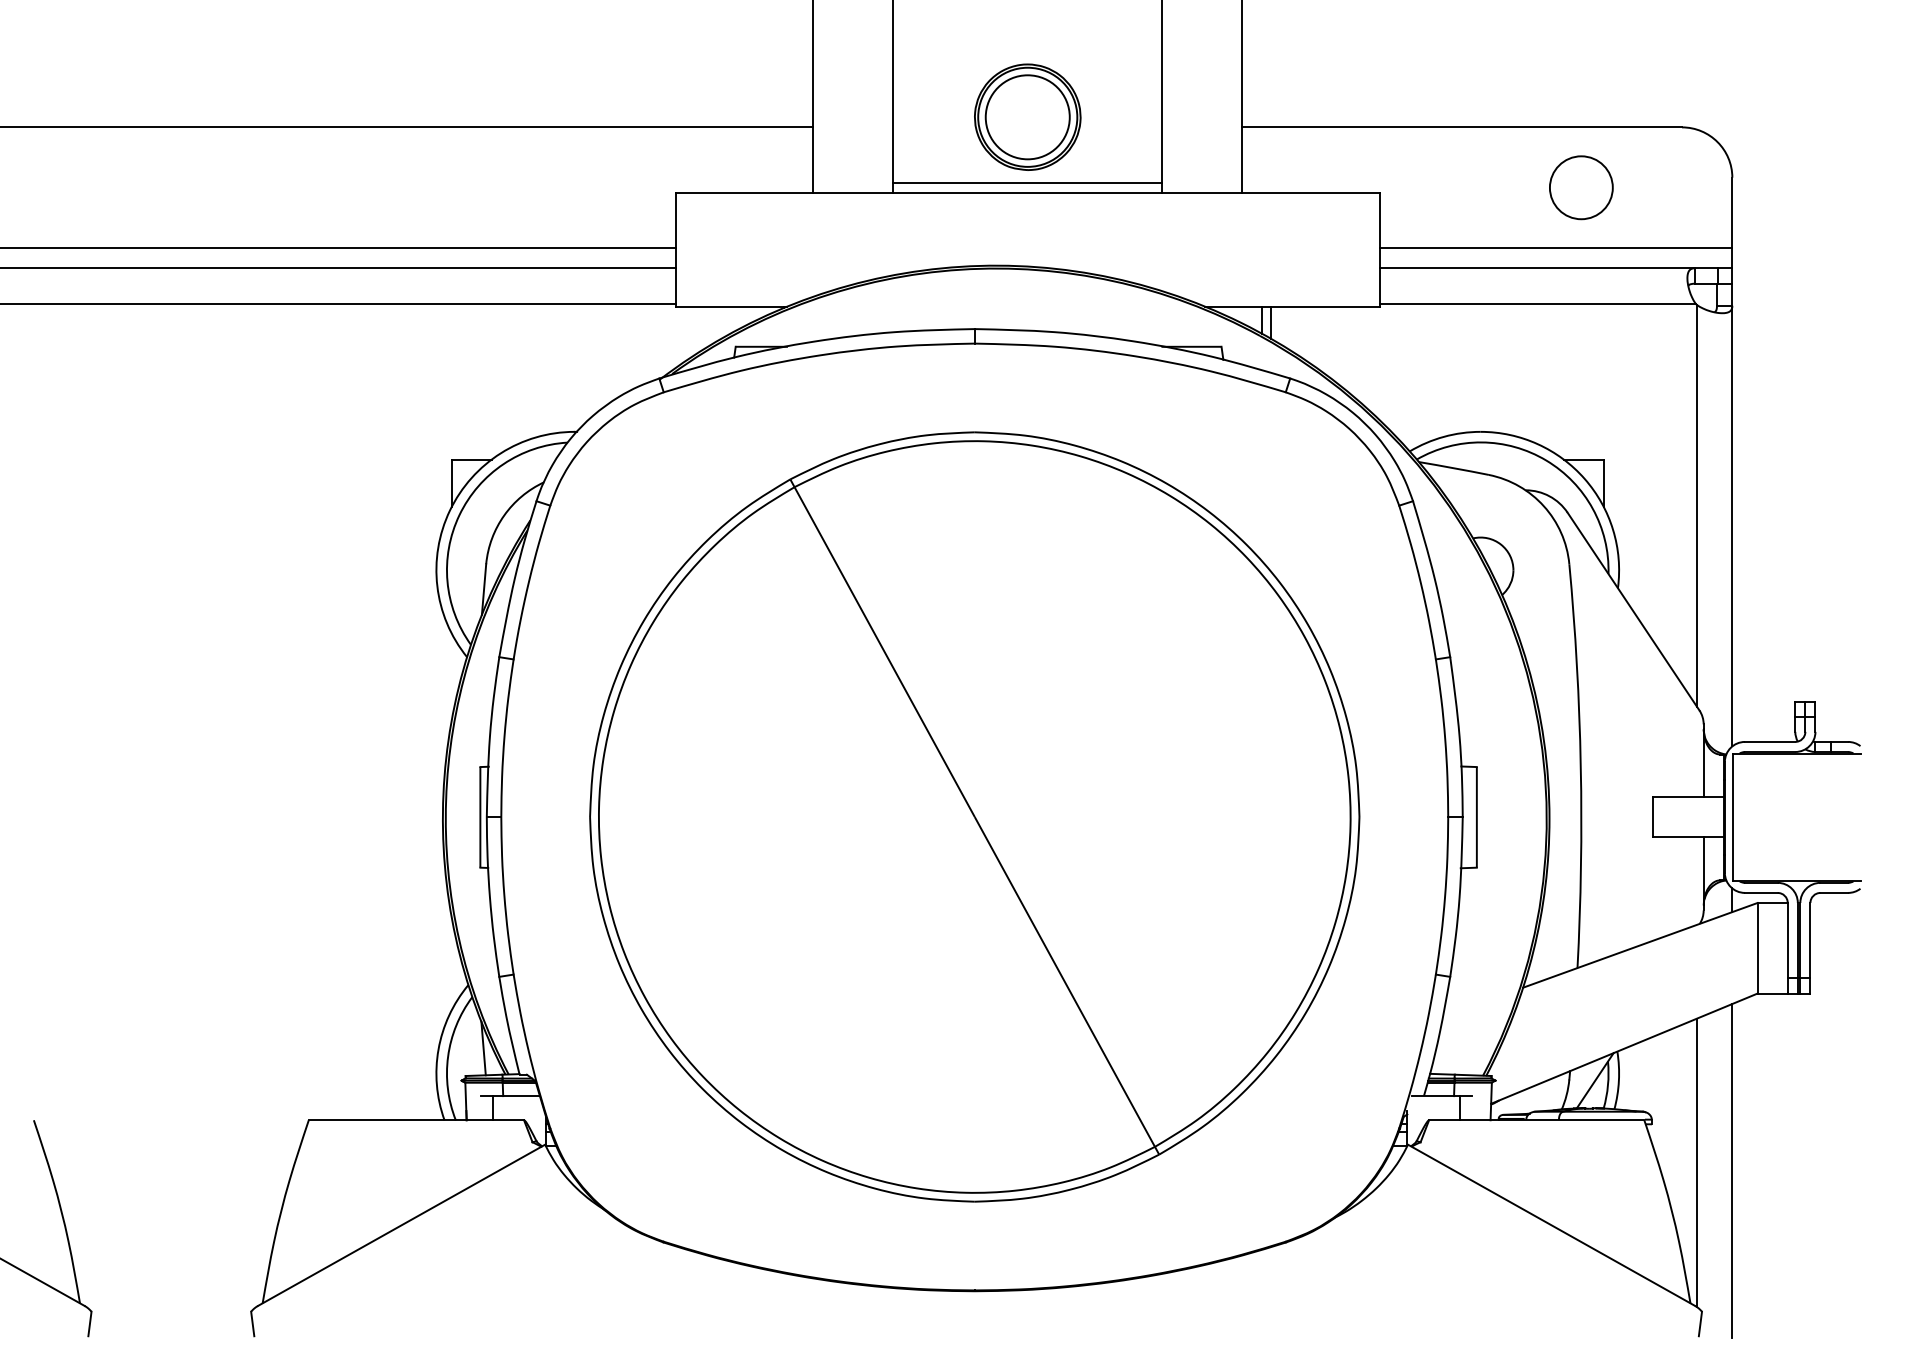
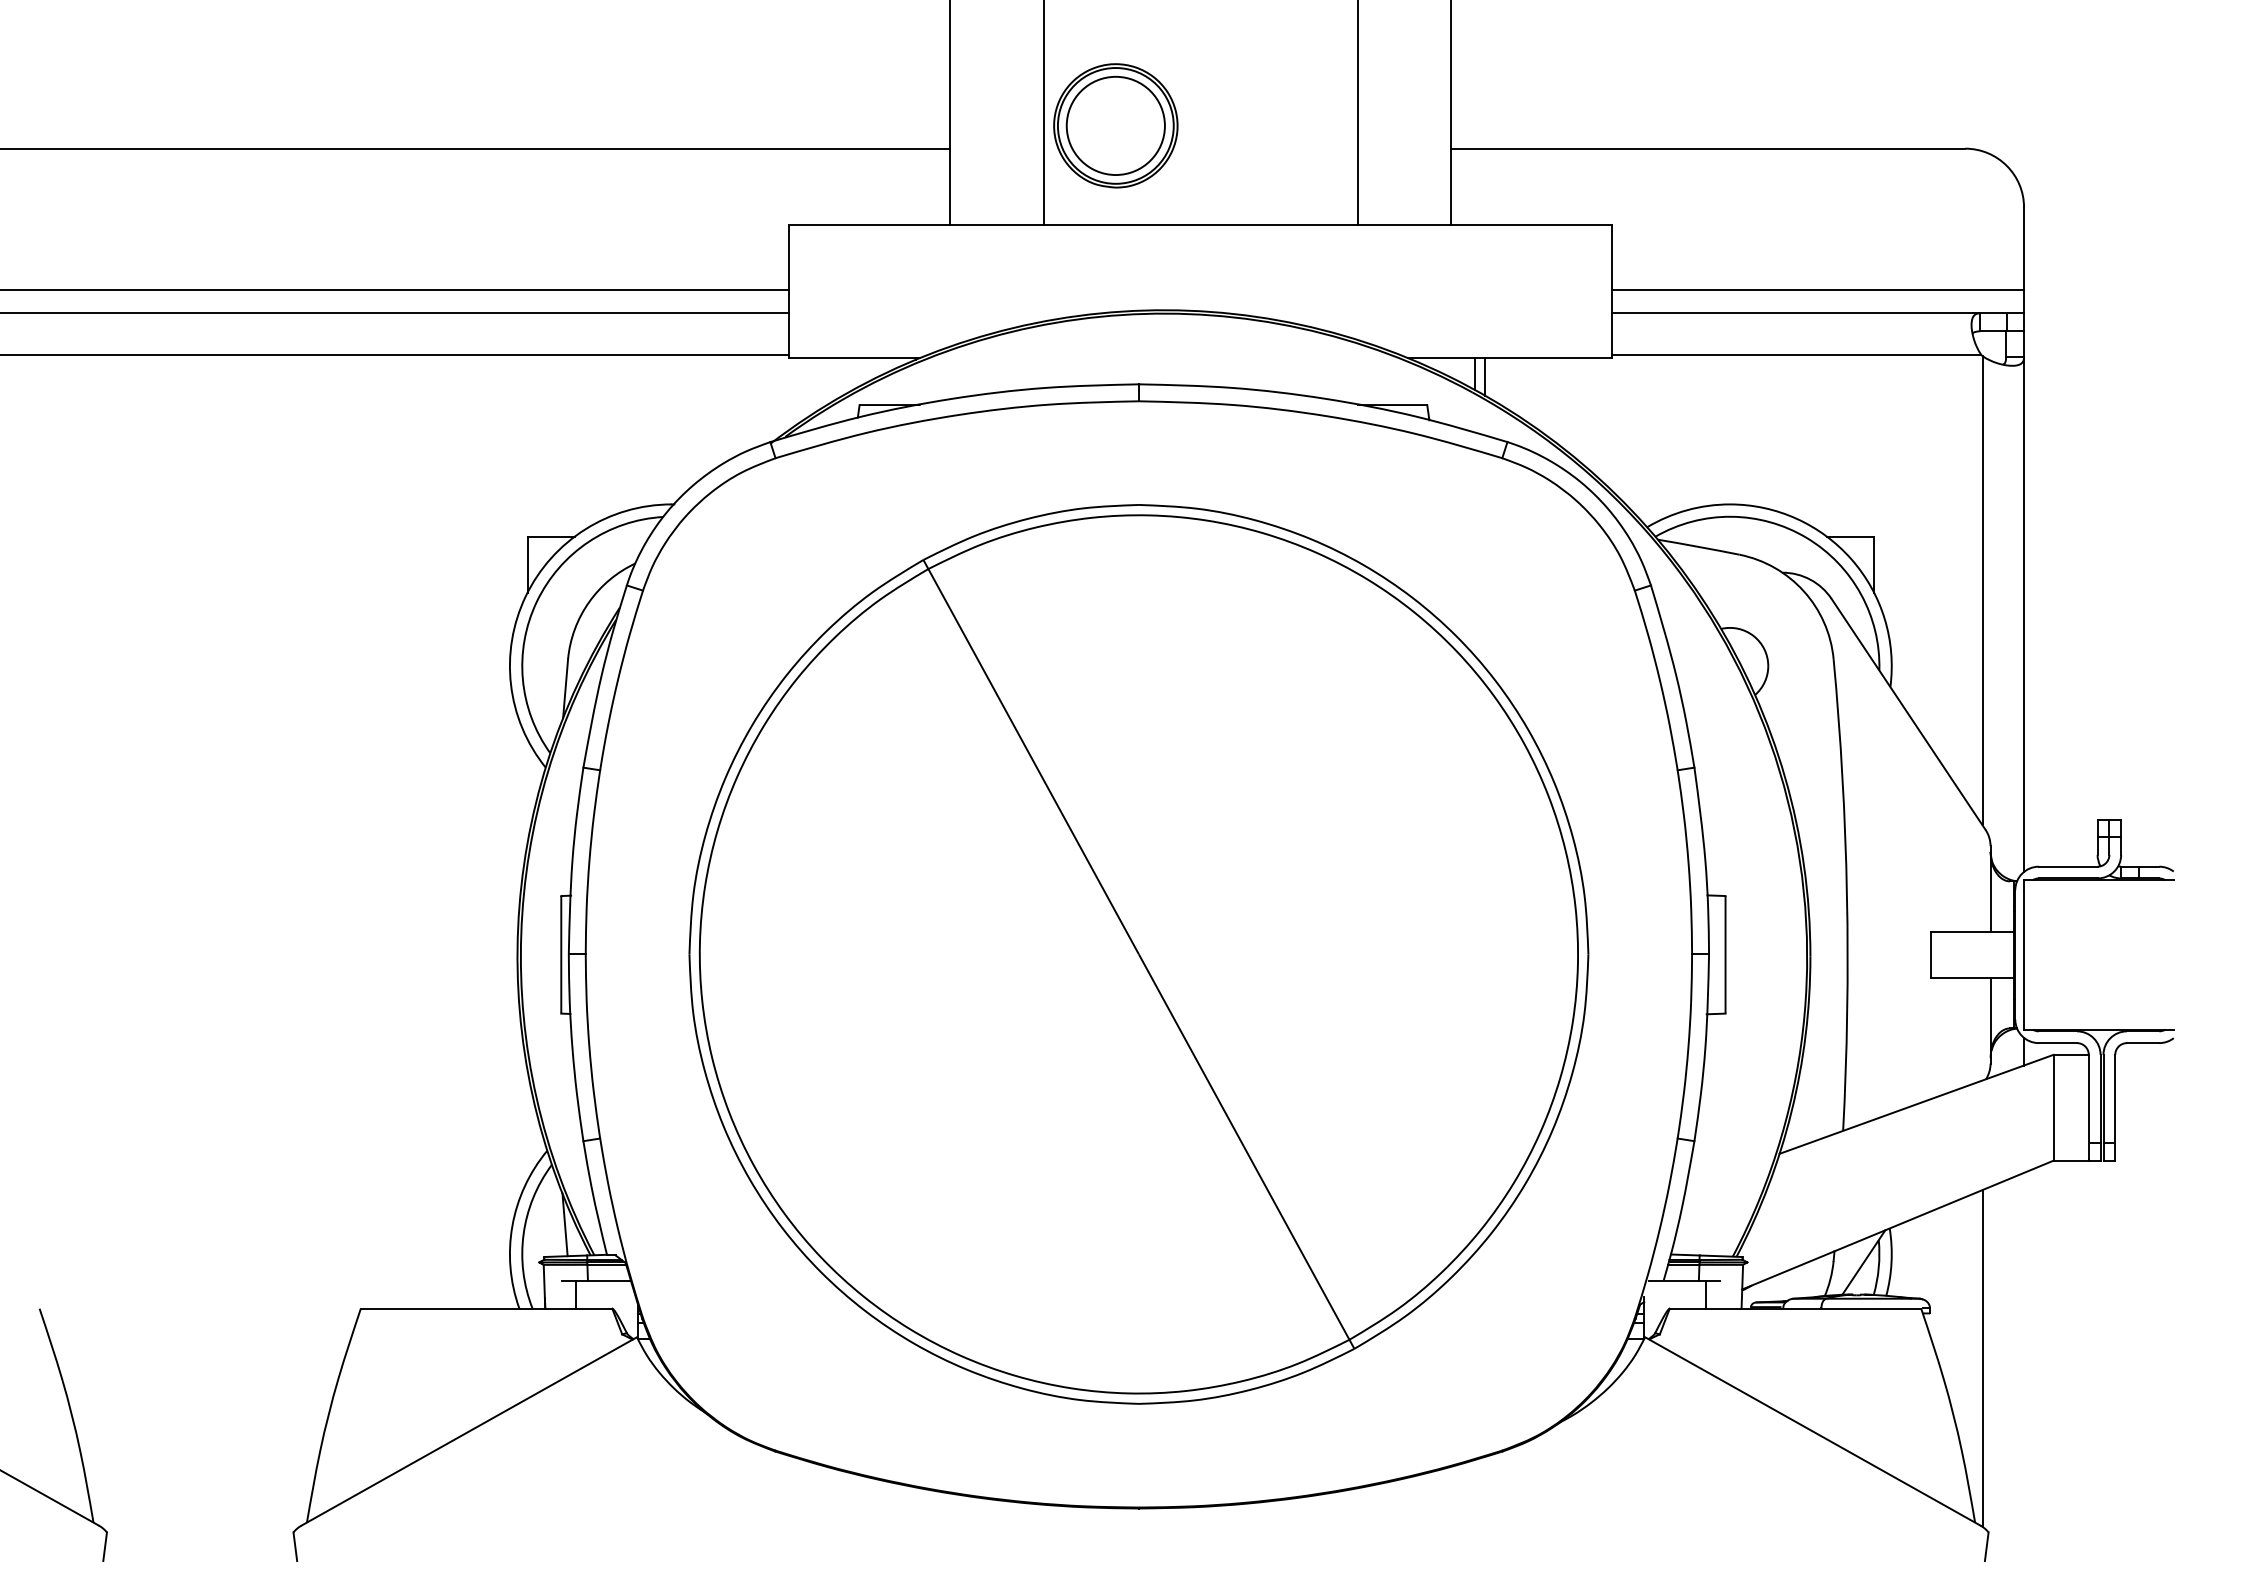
part: (1027, 116) -> (1115, 125), moved
line: (1027, 182) -> (1200, 213), removed
circle: (1581, 187) -> (1847, 218), removed
line: (1732, 1170) -> (2024, 1367), removed

